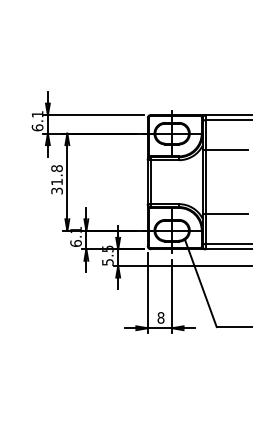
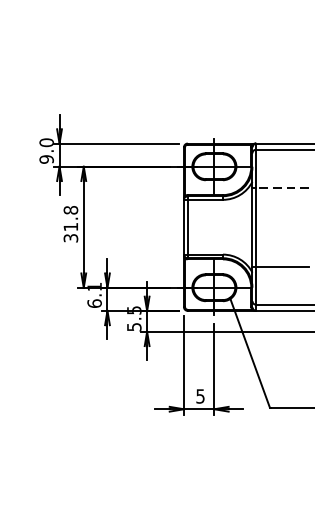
text: (37, 120) -> (46, 150), 6.1 -> 9.0
line: (226, 150) -> (282, 187), solid -> dashed
text: (160, 317) -> (199, 395), 8 -> 5

